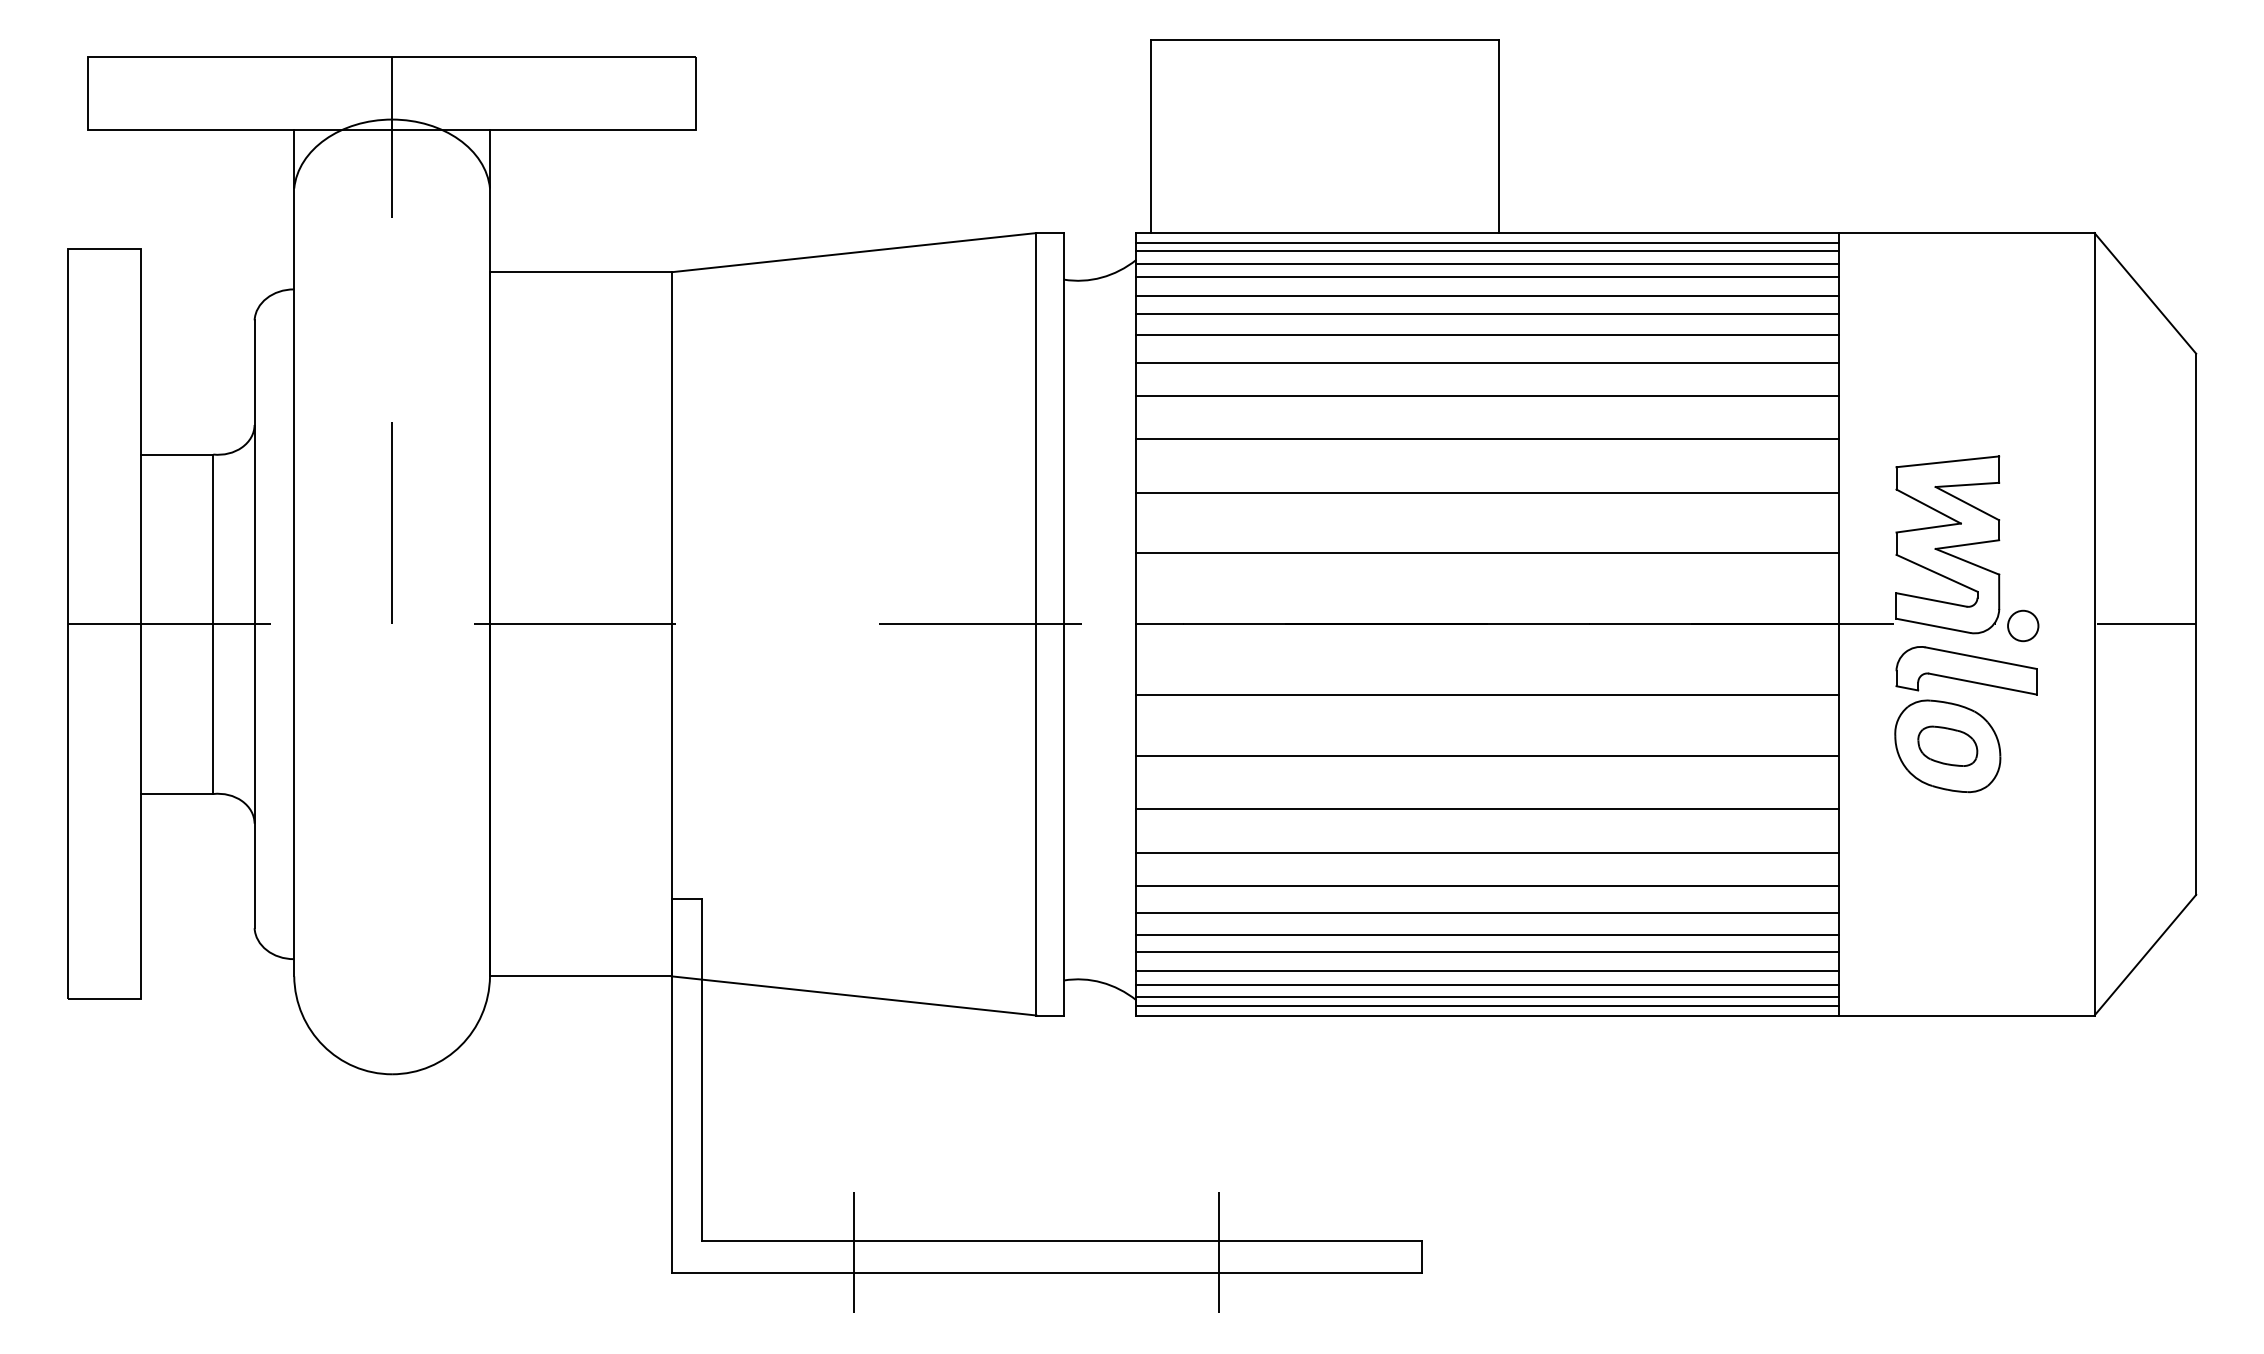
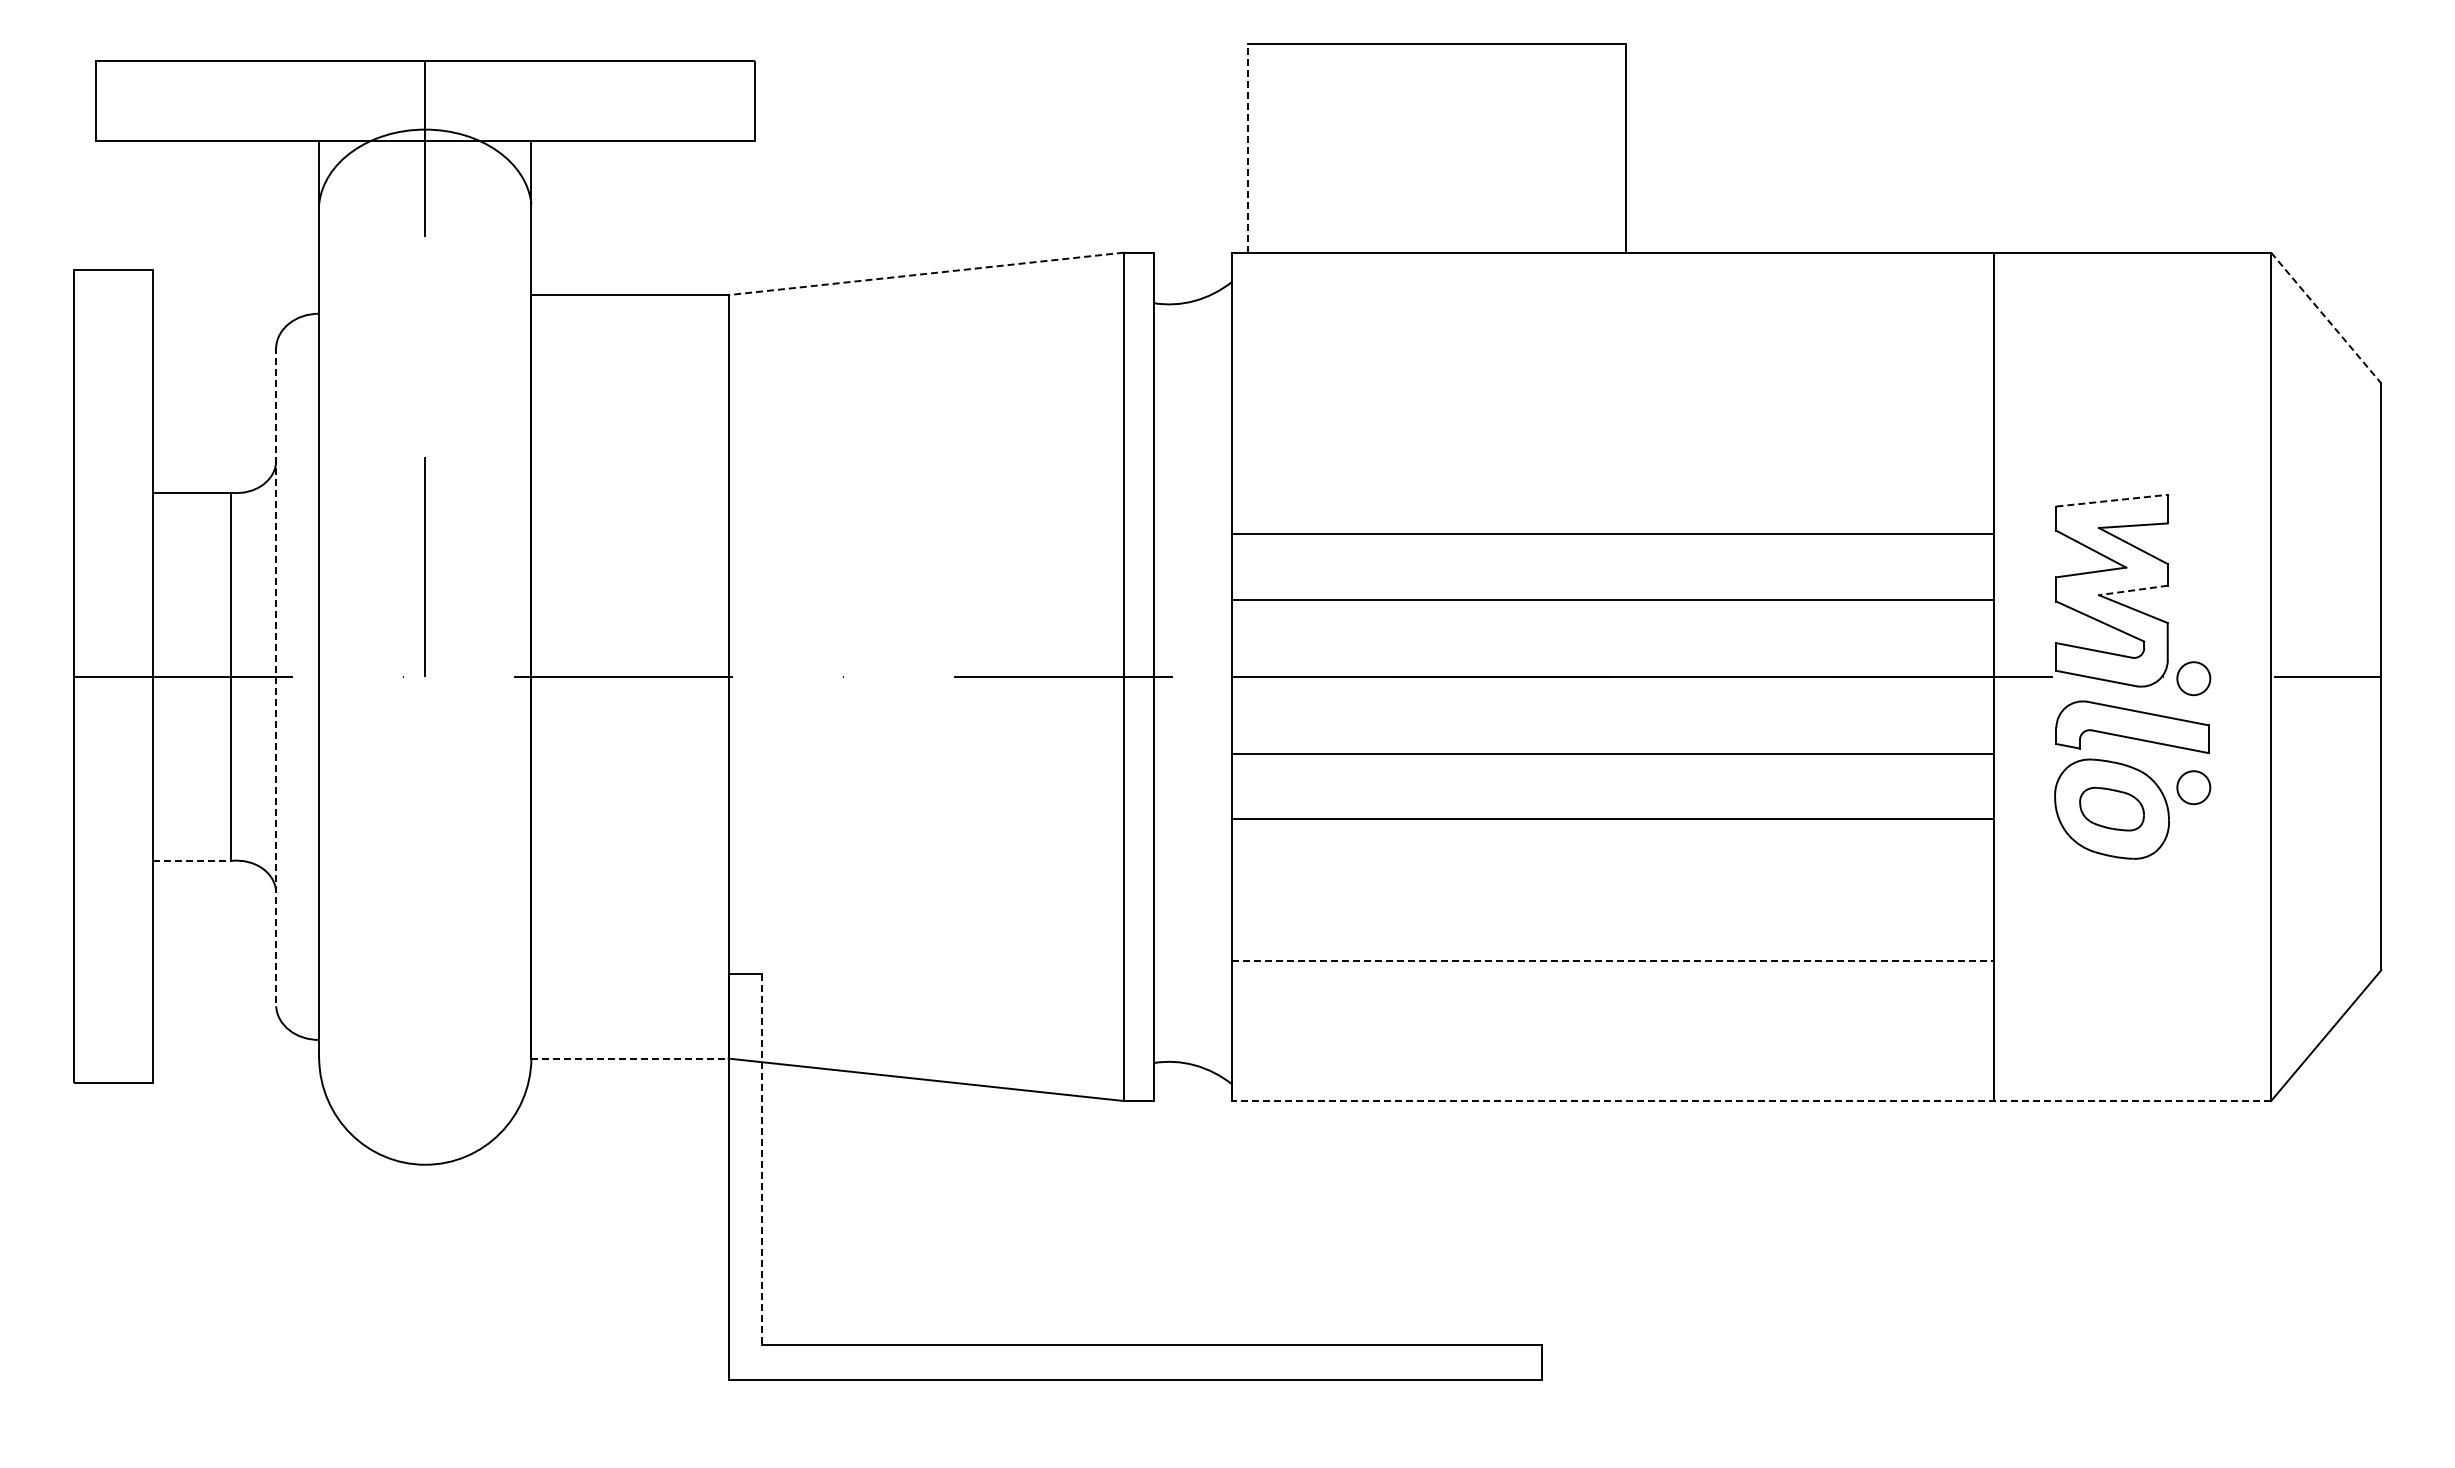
line: (1151, 136) -> (1248, 147), solid -> dashed
line: (1487, 243) -> (1612, 263), removed
line: (1487, 251) -> (1612, 272), removed
line: (854, 252) -> (926, 273), solid -> dashed
line: (1487, 264) -> (1612, 286), removed
line: (1487, 277) -> (1612, 300), removed
line: (2145, 293) -> (2326, 318), solid -> dashed
line: (1487, 296) -> (1612, 321), removed
line: (1487, 313) -> (1612, 339), removed
line: (1487, 335) -> (1612, 363), removed
line: (1487, 362) -> (1612, 393), removed
line: (1487, 396) -> (1612, 429), removed
line: (1487, 439) -> (1612, 476), removed
line: (1948, 461) -> (2112, 500), solid -> dashed
line: (1967, 544) -> (2133, 590), solid -> dashed
line: (254, 624) -> (276, 677), solid -> dashed
circle: (2022, 726) -> (2193, 787), added
line: (177, 793) -> (192, 860), solid -> dashed
line: (1487, 809) -> (1612, 877), removed
line: (1487, 852) -> (1612, 924), removed
line: (1488, 885) -> (1613, 960), solid -> dashed
line: (1487, 913) -> (1612, 990), removed
line: (1487, 934) -> (1612, 1013), removed
line: (1487, 952) -> (1612, 1032), removed
line: (1487, 970) -> (1612, 1052), removed
line: (581, 976) -> (630, 1058), solid -> dashed
line: (1487, 984) -> (1612, 1067), removed
line: (1487, 997) -> (1612, 1081), removed
line: (1487, 1005) -> (1612, 1090), removed
line: (1615, 1015) -> (1751, 1101), solid -> dashed
line: (702, 1070) -> (761, 1160), solid -> dashed
line: (854, 1252) -> (926, 1357), removed
line: (1219, 1252) -> (1322, 1357), removed

